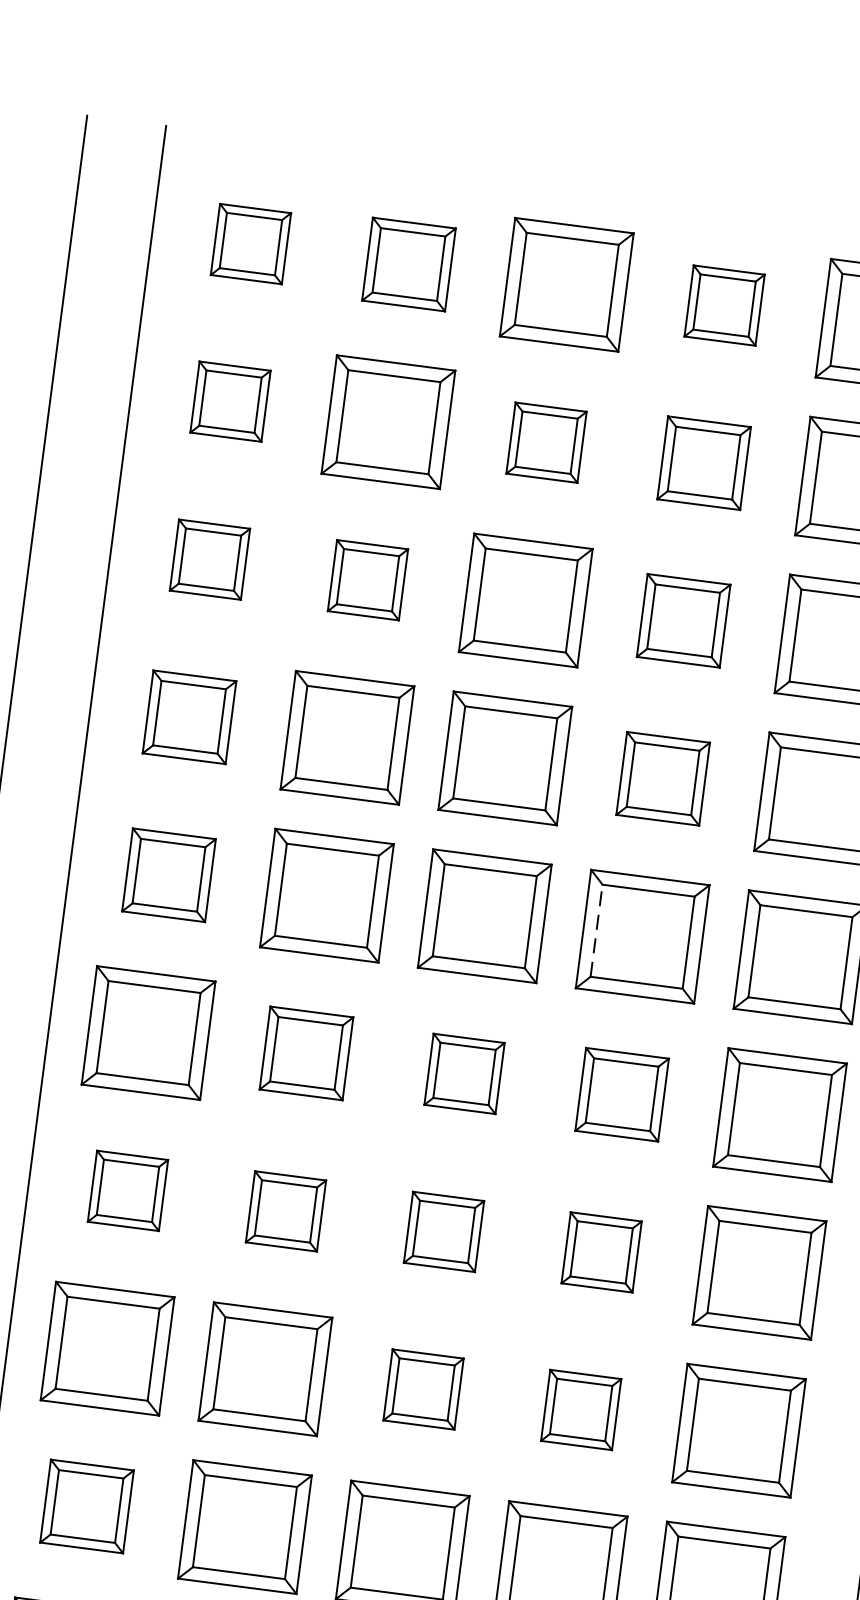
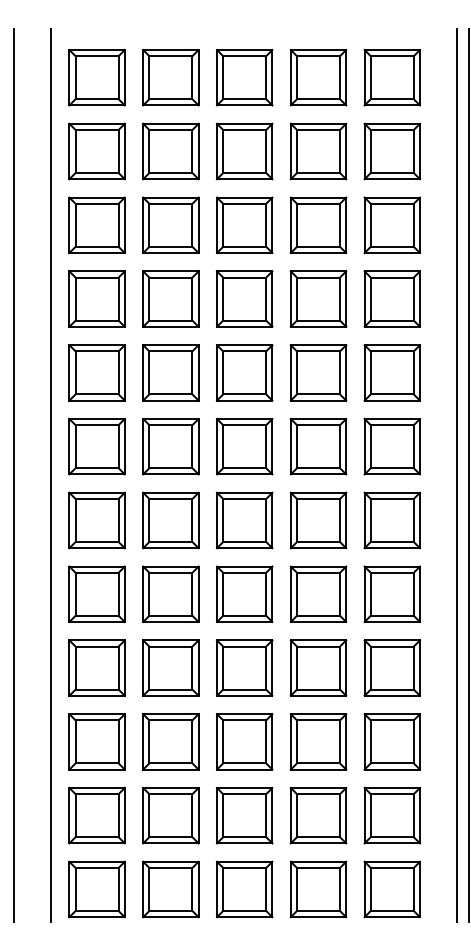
part: (249, 243) -> (96, 77), size x1.67
part: (408, 263) -> (170, 77), size x1.43
part: (724, 304) -> (318, 77), size x1.67
part: (229, 401) -> (96, 151), size x1.67
part: (545, 442) -> (244, 151), size x1.67
part: (704, 463) -> (318, 151), size x1.43
part: (208, 559) -> (96, 225), size x1.67
part: (367, 580) -> (170, 225), size x1.67
part: (683, 619) -> (318, 224), size x1.43
part: (188, 715) -> (96, 298), size x1.43
part: (663, 777) -> (318, 298), size x1.43
part: (167, 874) -> (96, 372), size x1.43
line: (595, 929) -> (296, 372), dashed -> solid
part: (305, 1053) -> (170, 446), size x1.43
part: (463, 1073) -> (244, 446), size x1.67
part: (622, 1094) -> (318, 446), size x1.43
part: (126, 1190) -> (96, 520), size x1.67
part: (285, 1211) -> (170, 520), size x1.67
part: (443, 1231) -> (244, 520), size x1.67
part: (601, 1252) -> (318, 520), size x1.67
part: (423, 1387) -> (244, 593), size x1.67
part: (581, 1408) -> (318, 593), size x1.67
part: (85, 1505) -> (96, 667), size x1.43

